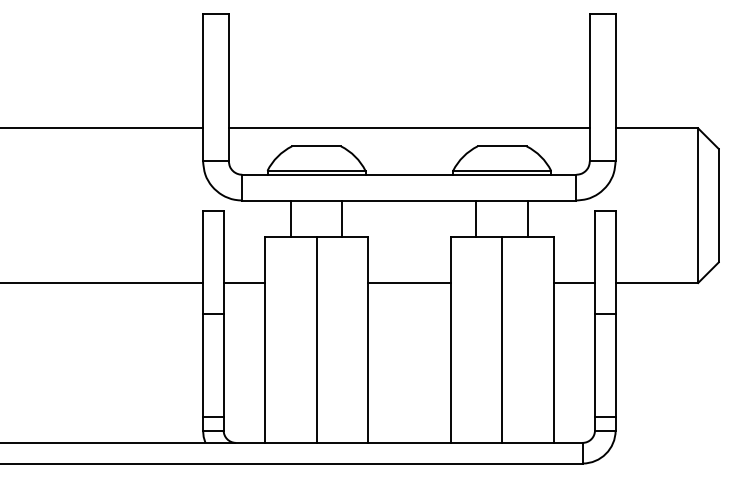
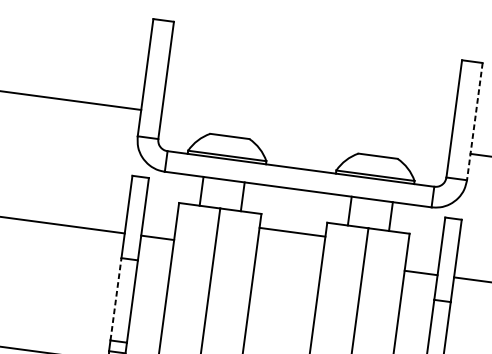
line: (615, 88) -> (474, 122), solid -> dashed
line: (408, 128) -> (305, 131), removed
line: (409, 283) -> (292, 232), moved
line: (203, 365) -> (116, 299), solid -> dashed

